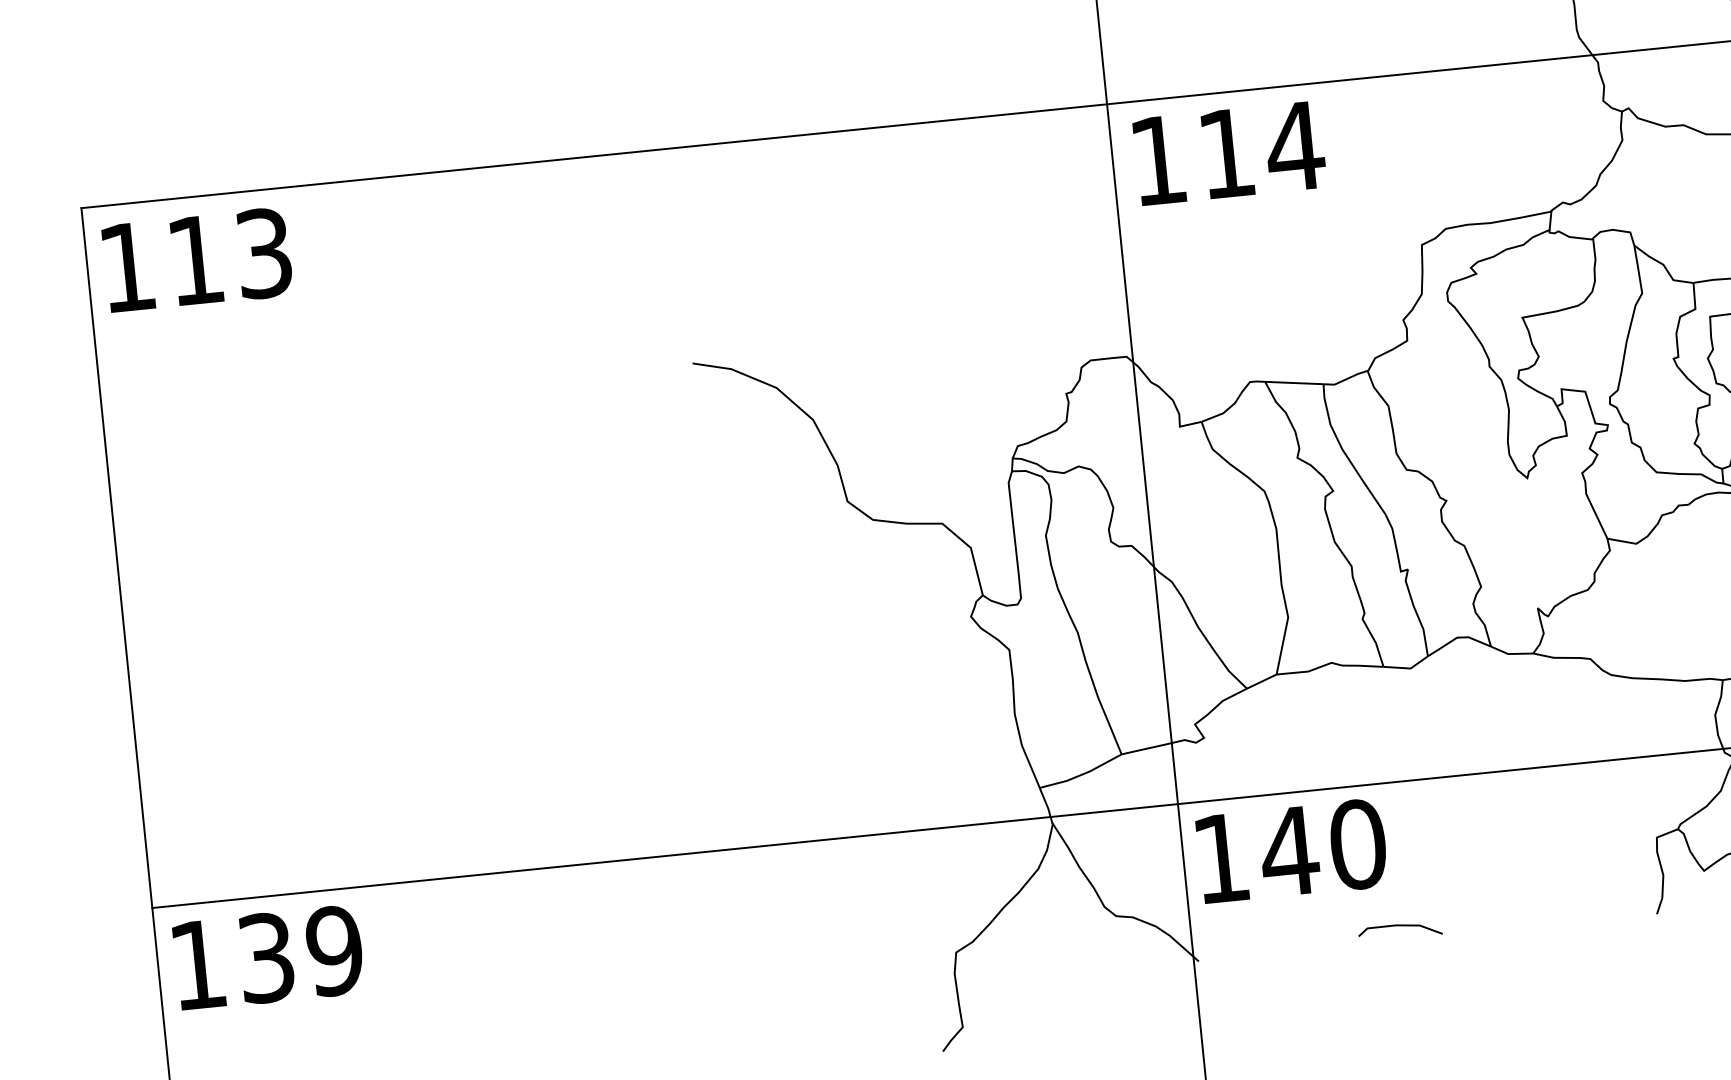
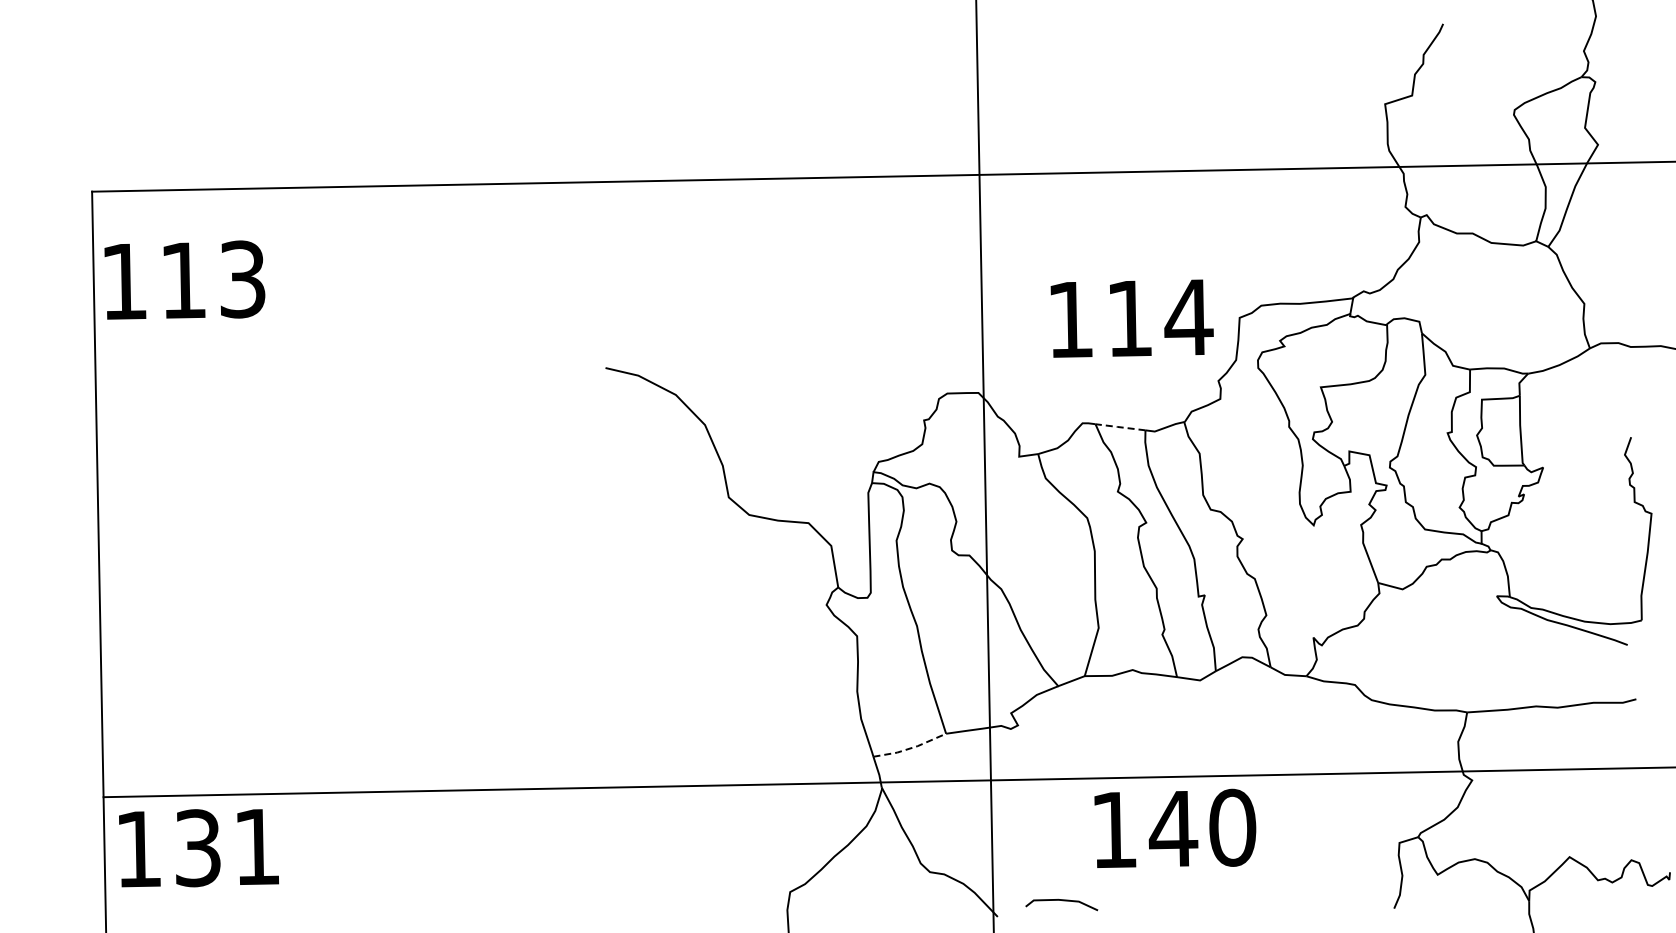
text: (1228, 153) -> (1131, 318), moved
text: (196, 259) -> (184, 279), moved
line: (1293, 383) -> (1119, 427), solid -> dashed
line: (1081, 774) -> (910, 748), solid -> dashed
text: (1291, 849) -> (1175, 827), moved
line: (1400, 926) -> (1062, 901), moved
text: (334, 951) -> (256, 847), 139 -> 131

